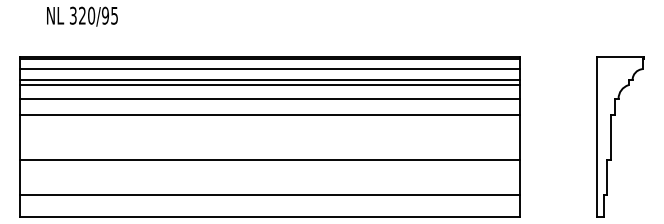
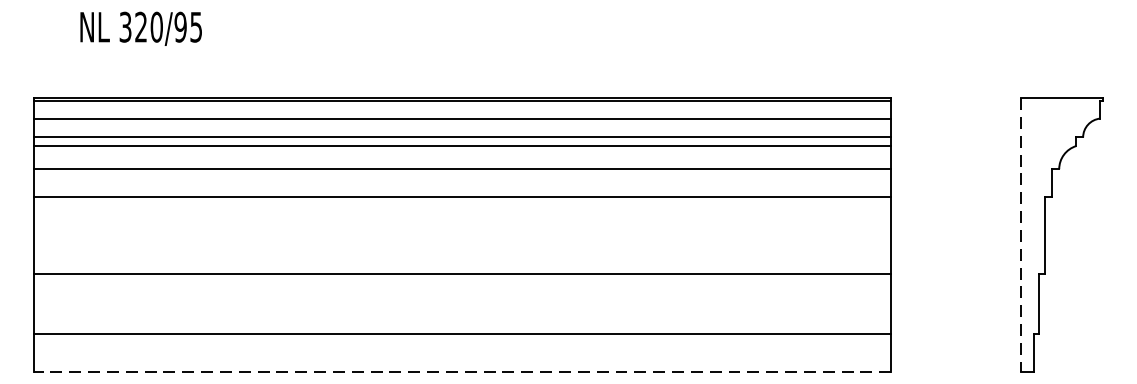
line: (596, 137) -> (1021, 235), solid -> dashed
line: (269, 217) -> (461, 372), solid -> dashed

